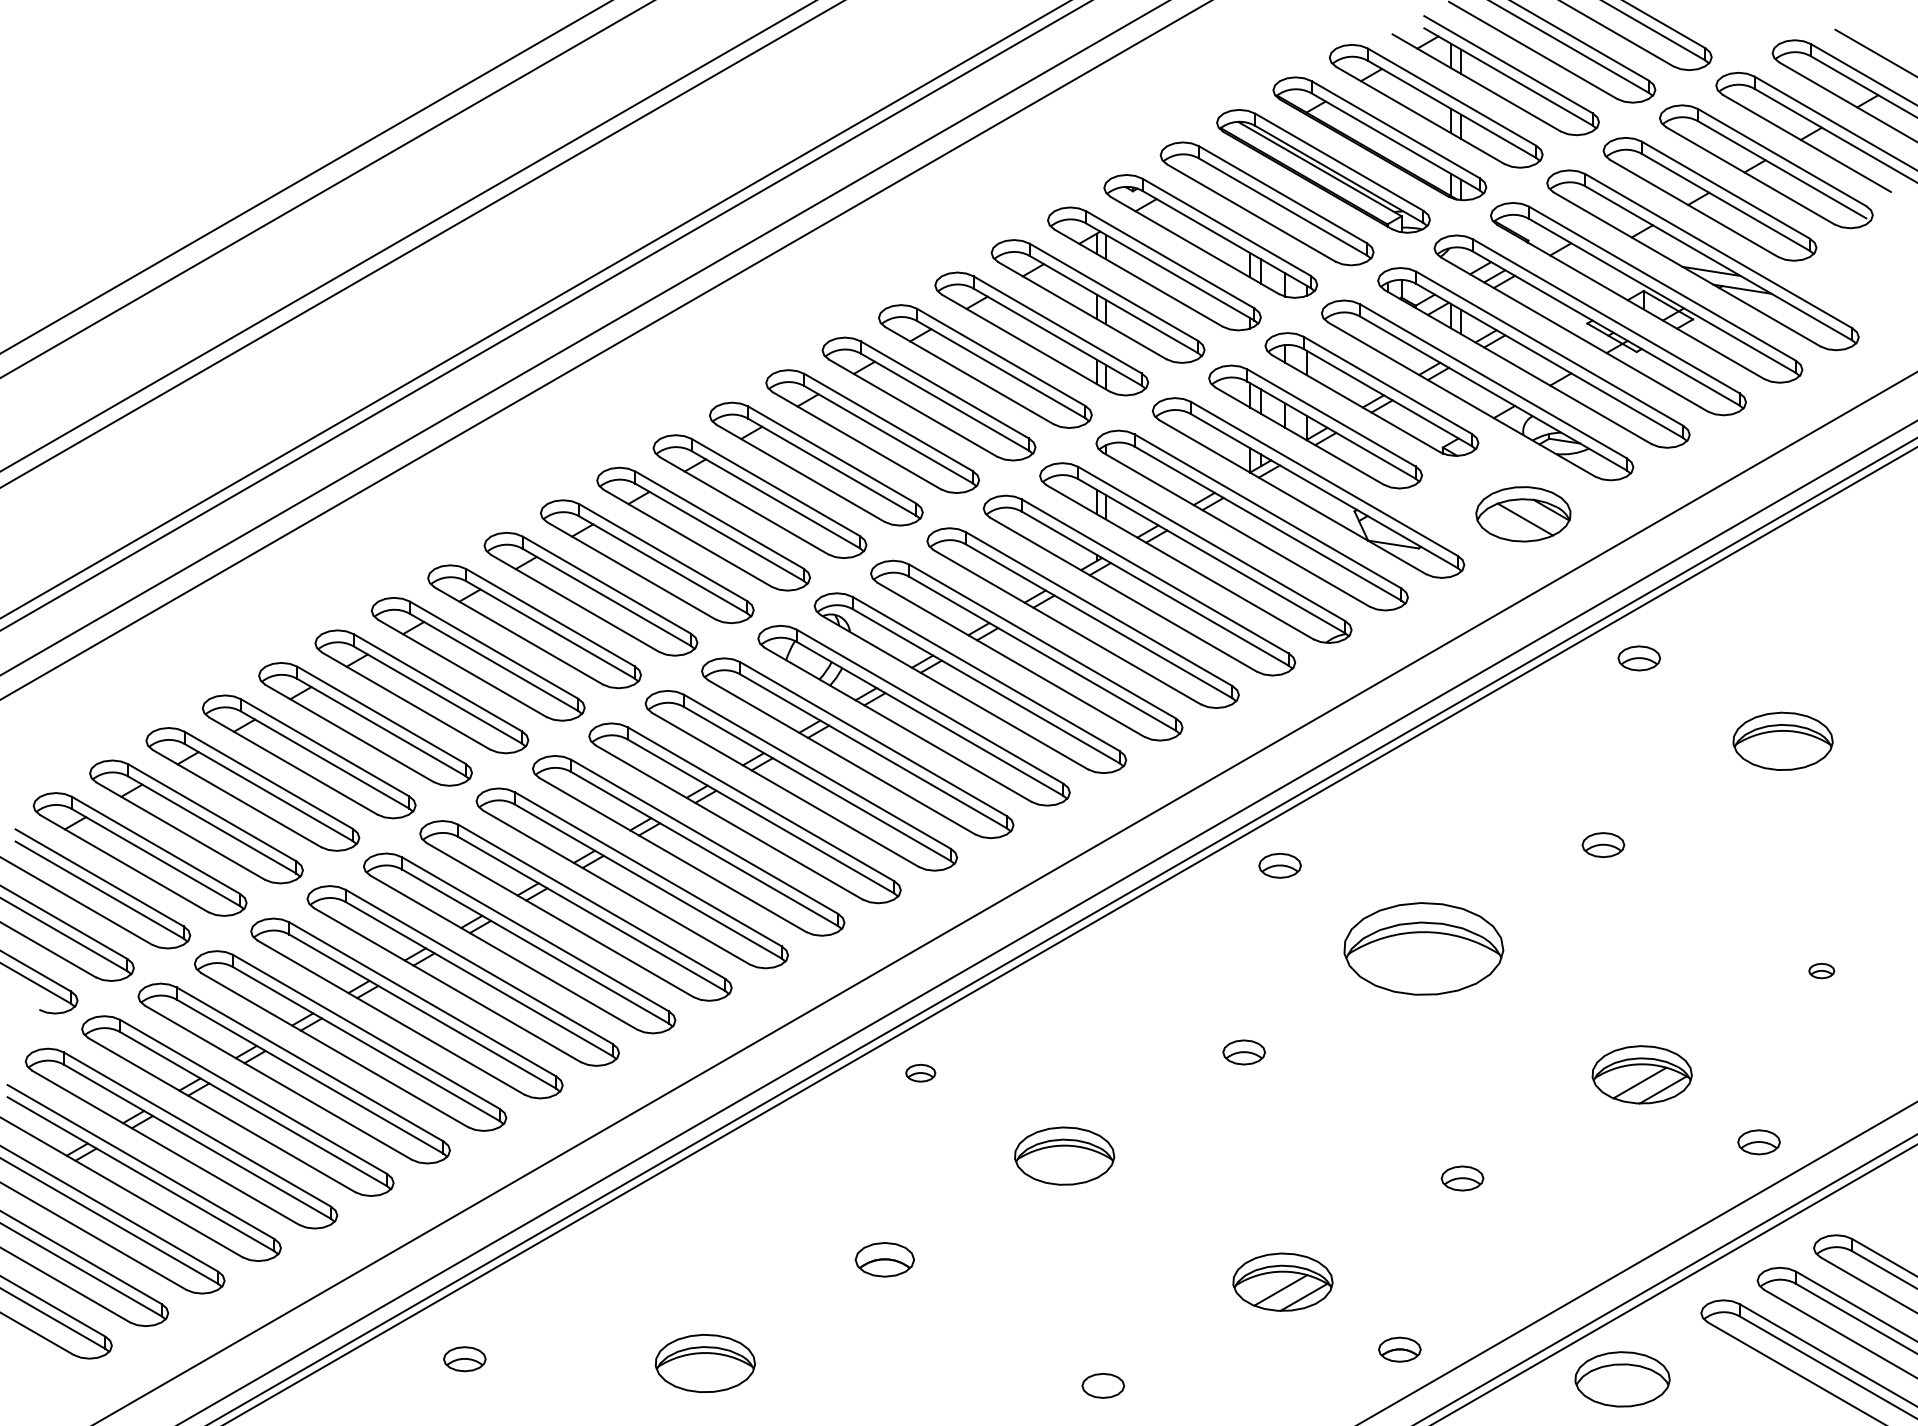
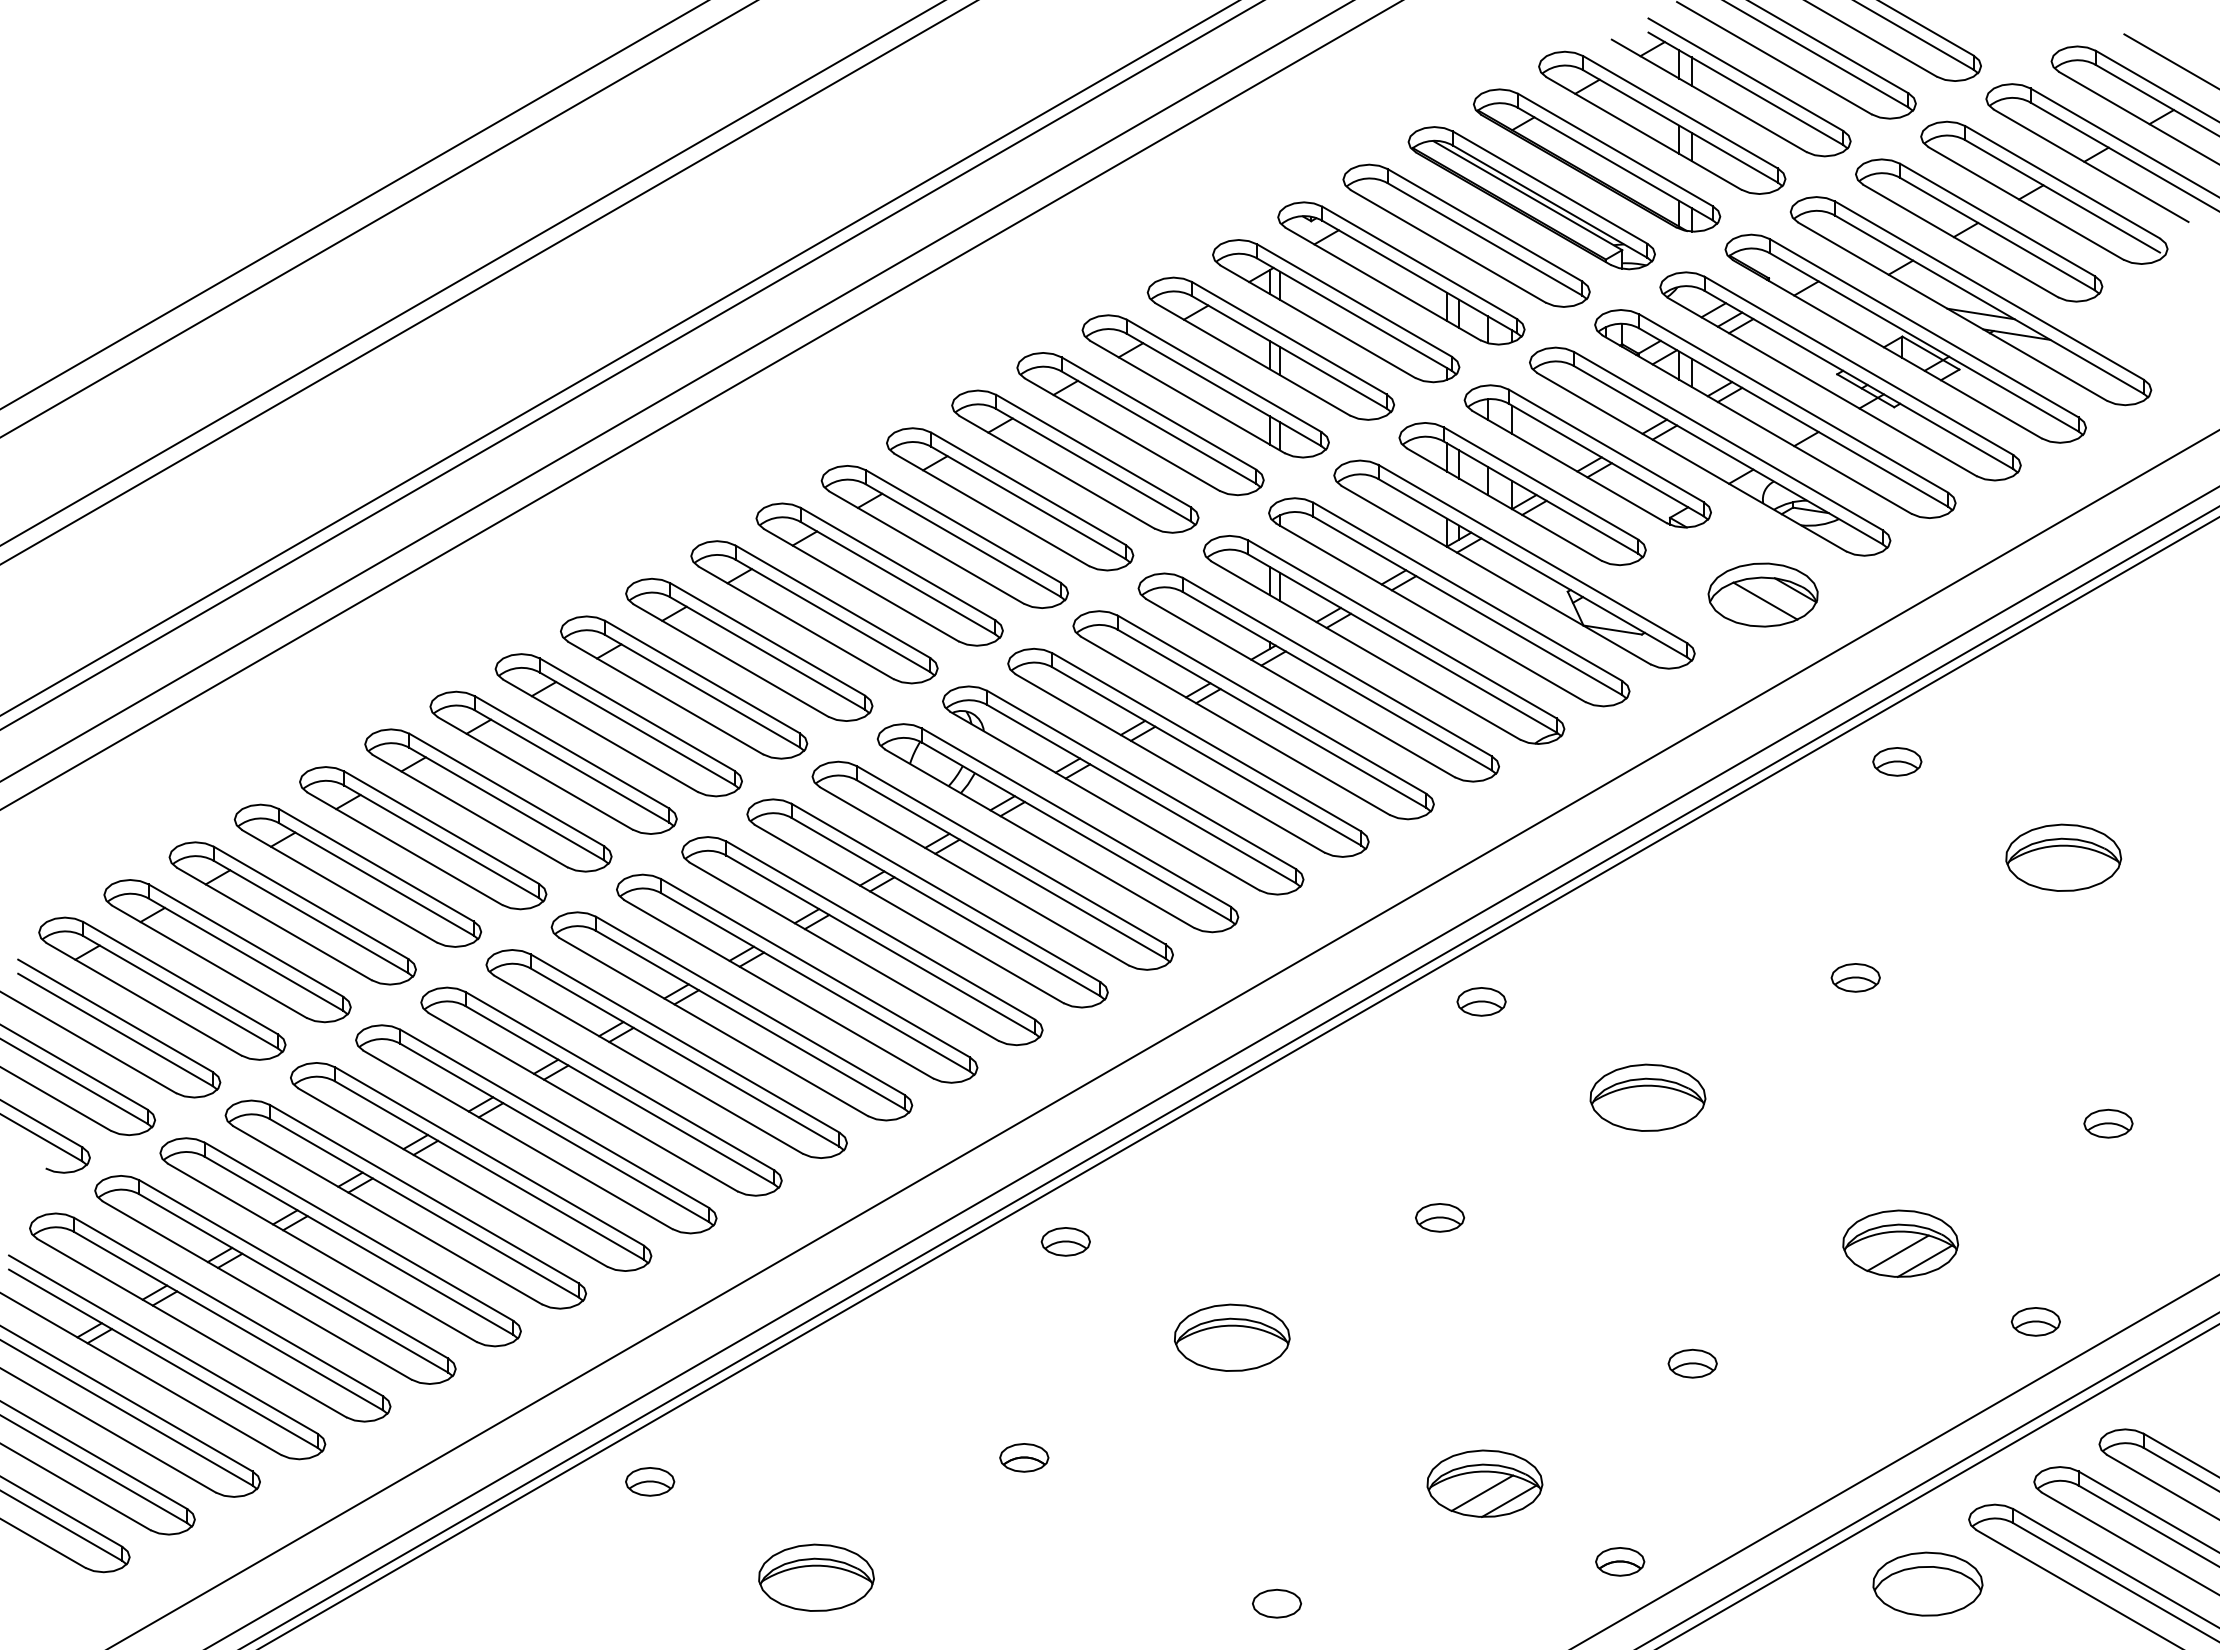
part: (1423, 948) -> (1647, 1097), size x0.62
part: (1821, 970) -> (2108, 1123), size x1.67
part: (920, 1072) -> (1065, 1241), size x1.43
part: (885, 1259) -> (1024, 1457), size x0.71
part: (465, 1358) -> (650, 1481), moved
part: (1622, 1378) -> (1927, 1583), moved

